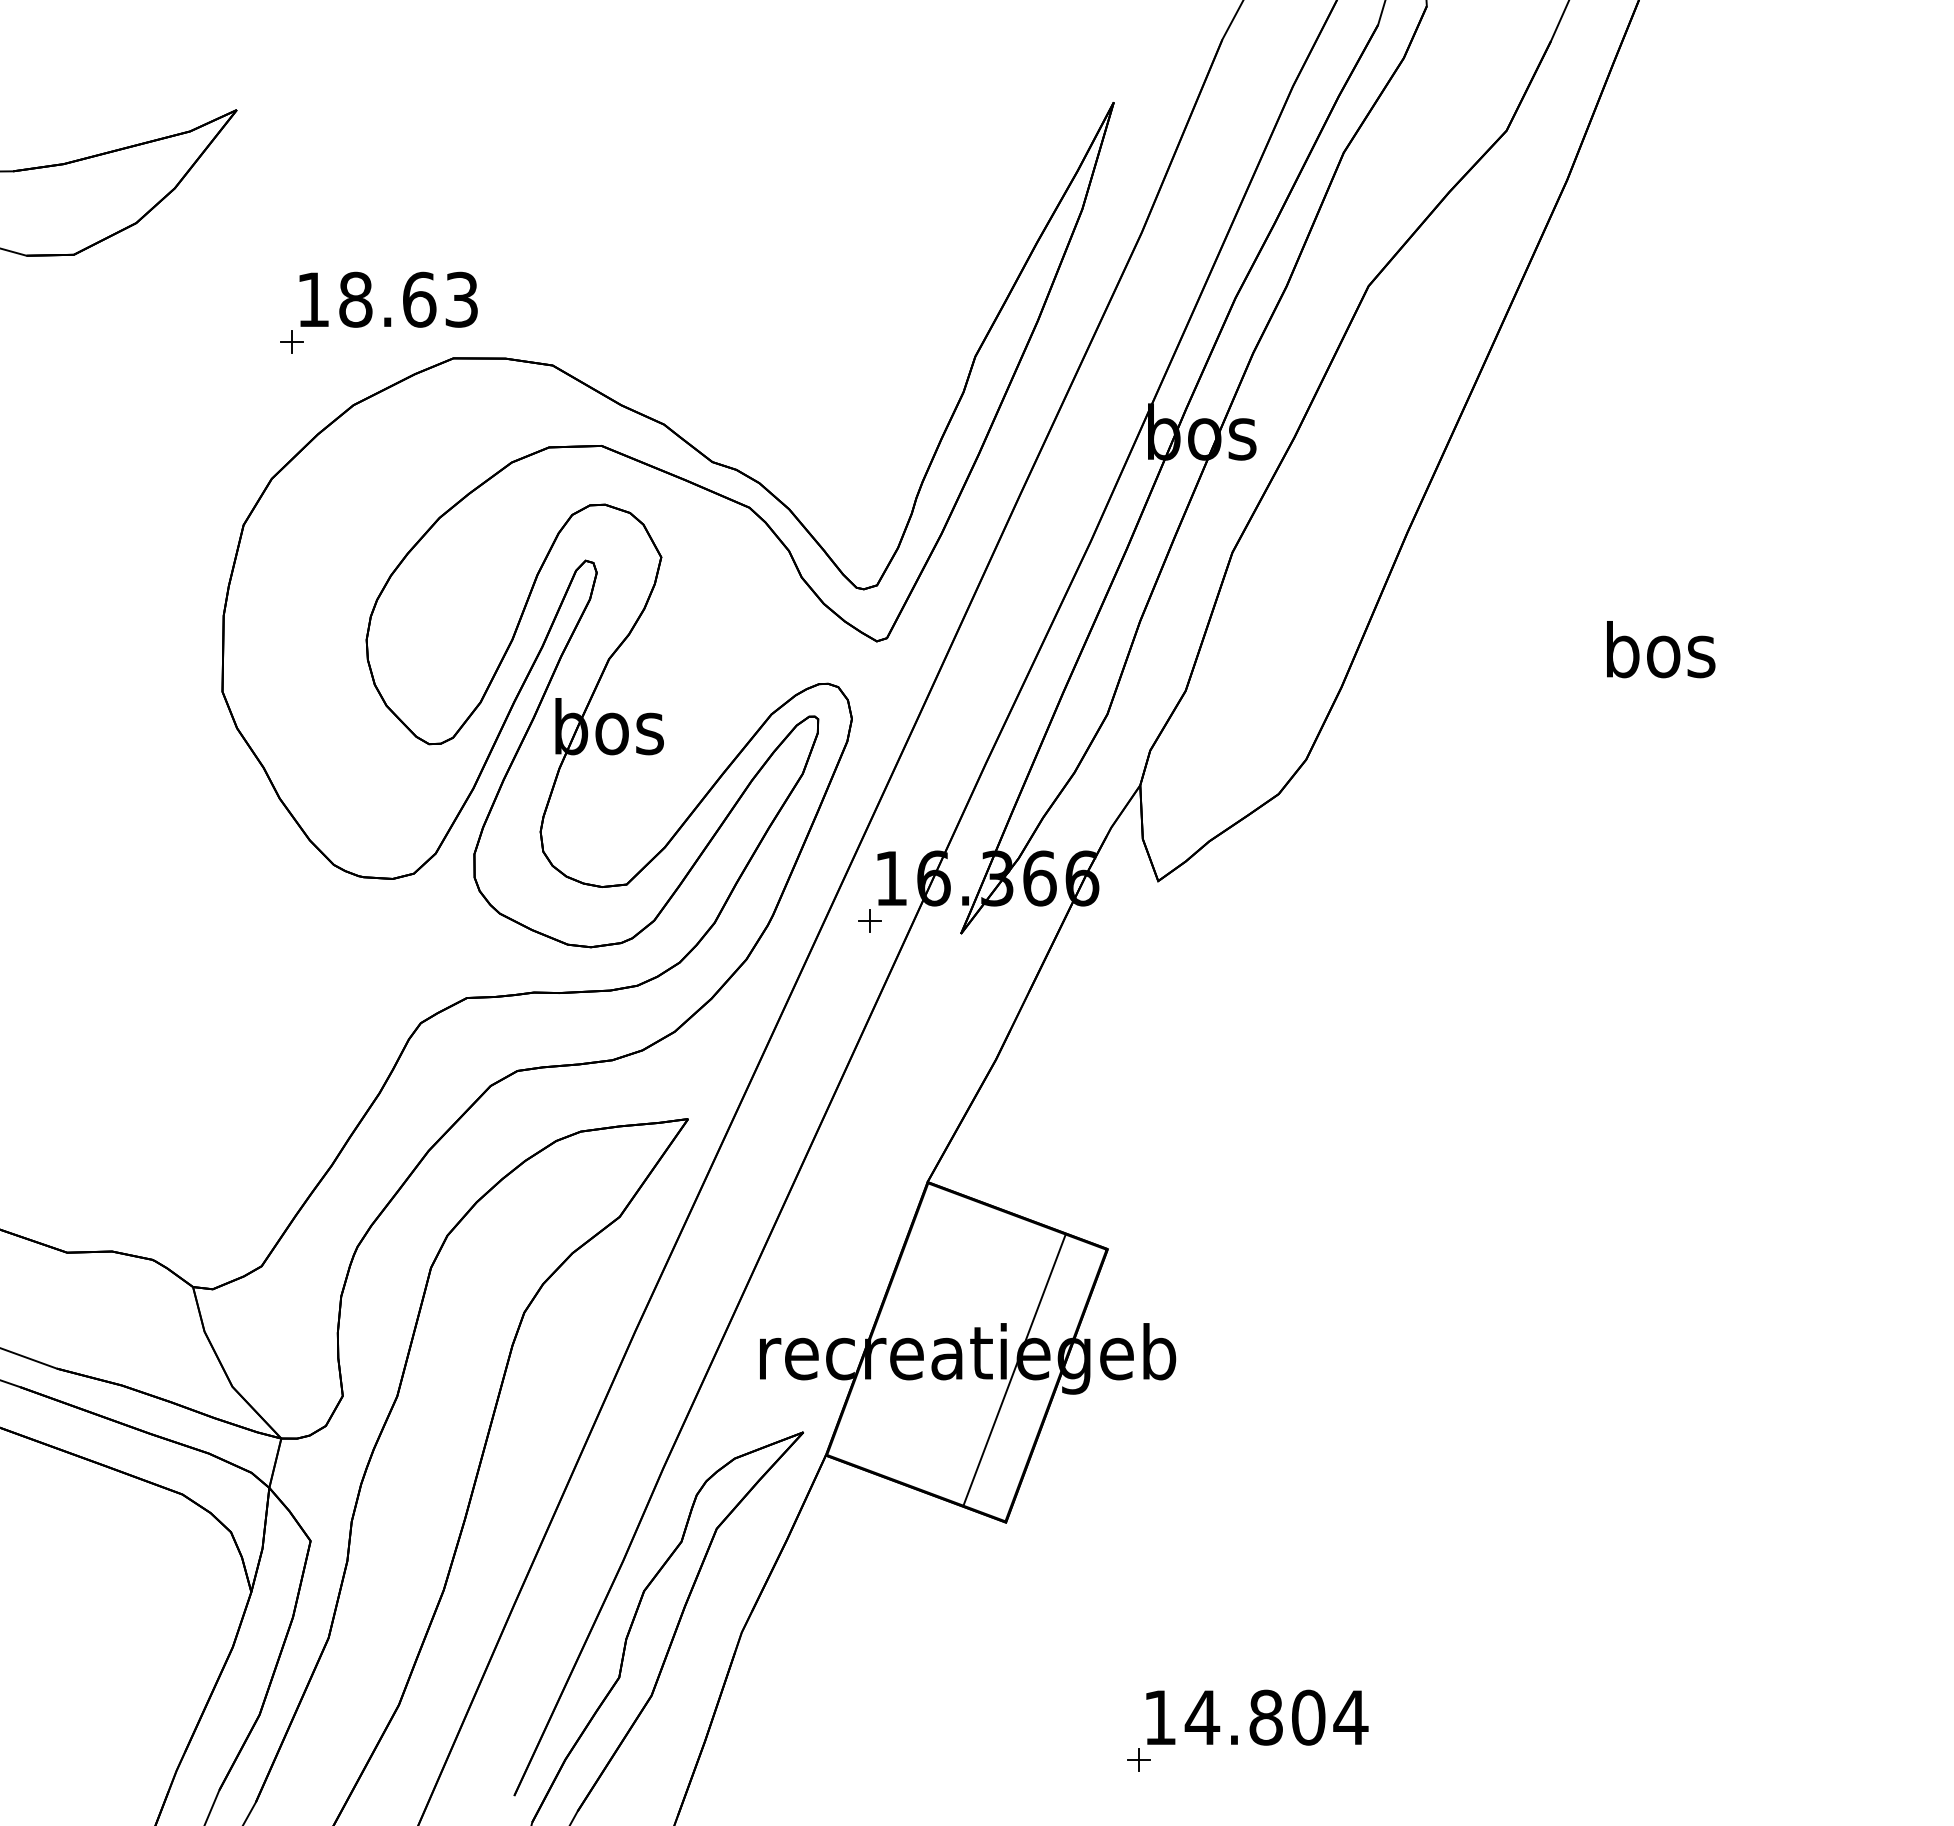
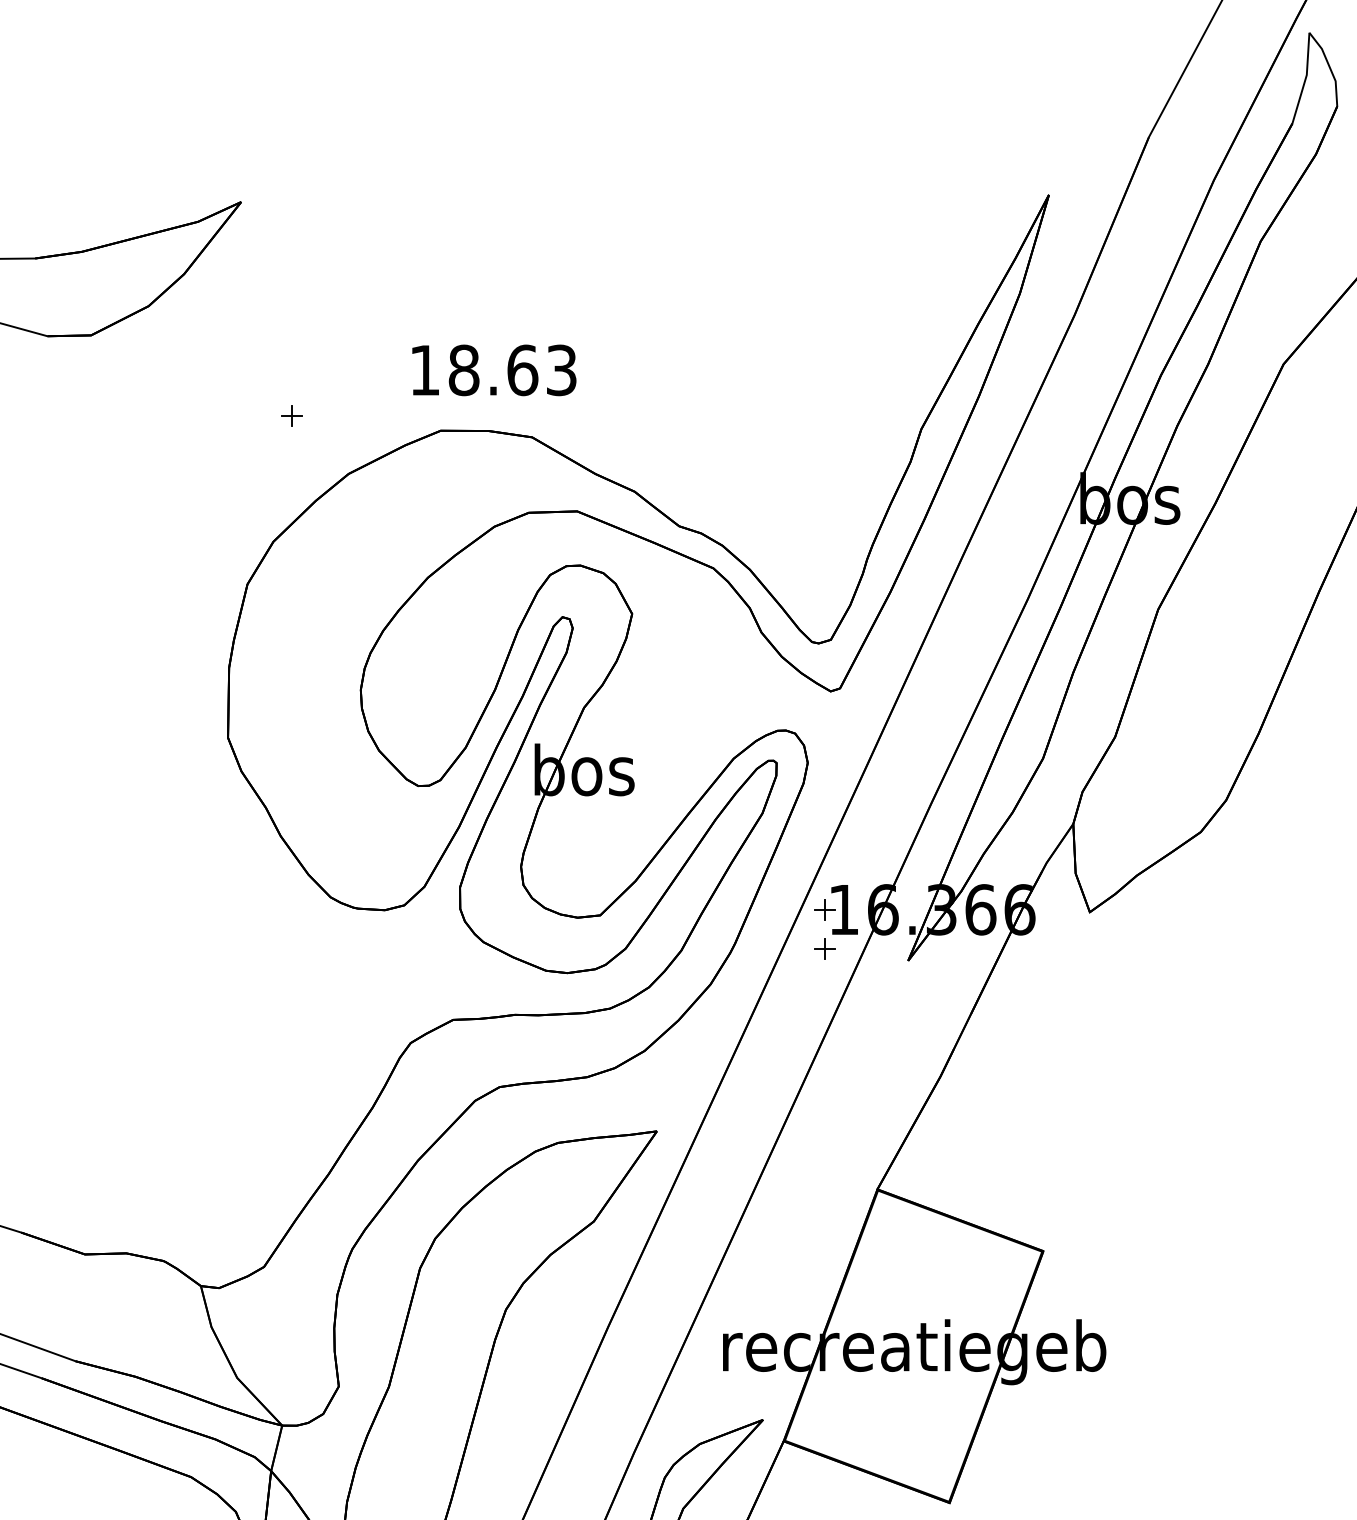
text: (388, 299) -> (494, 370), moved
part: (869, 878) -> (823, 909), added
line: (1014, 1369) -> (957, 1362), removed

